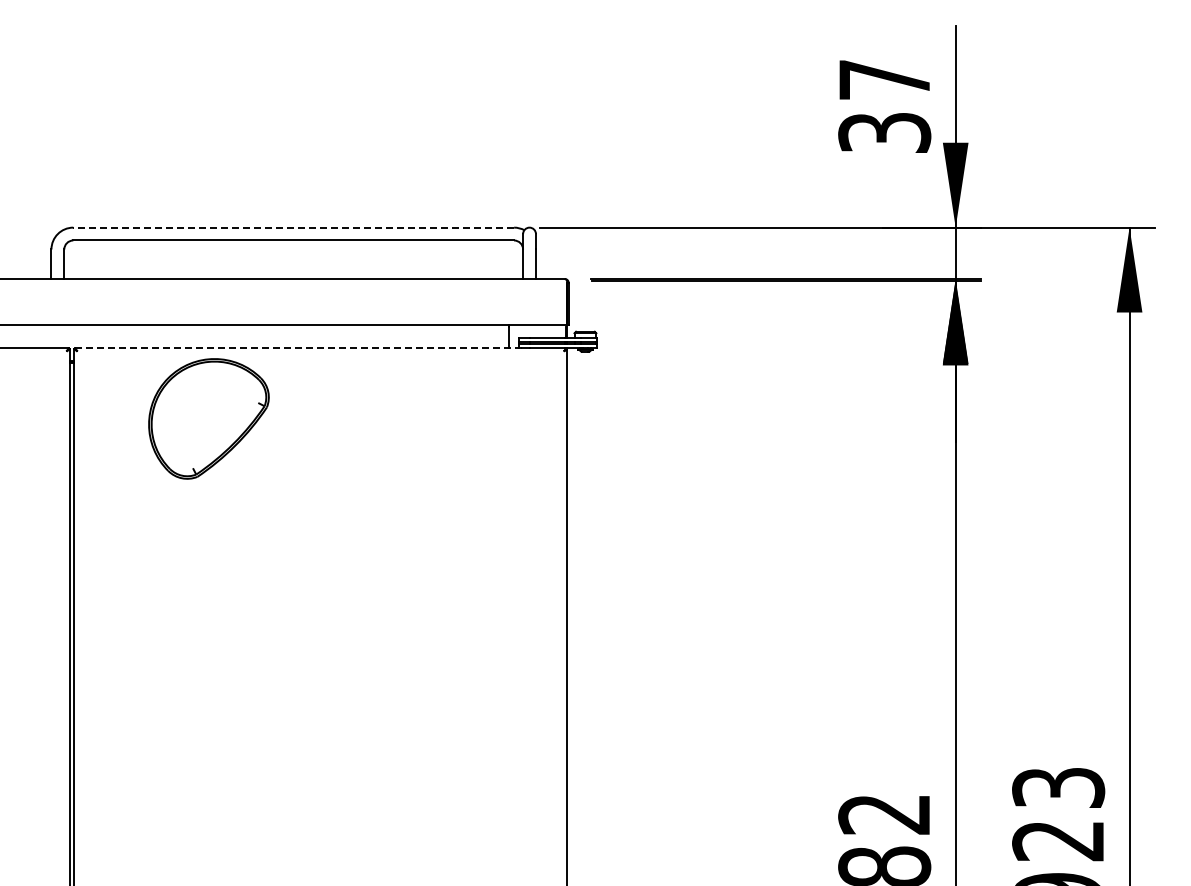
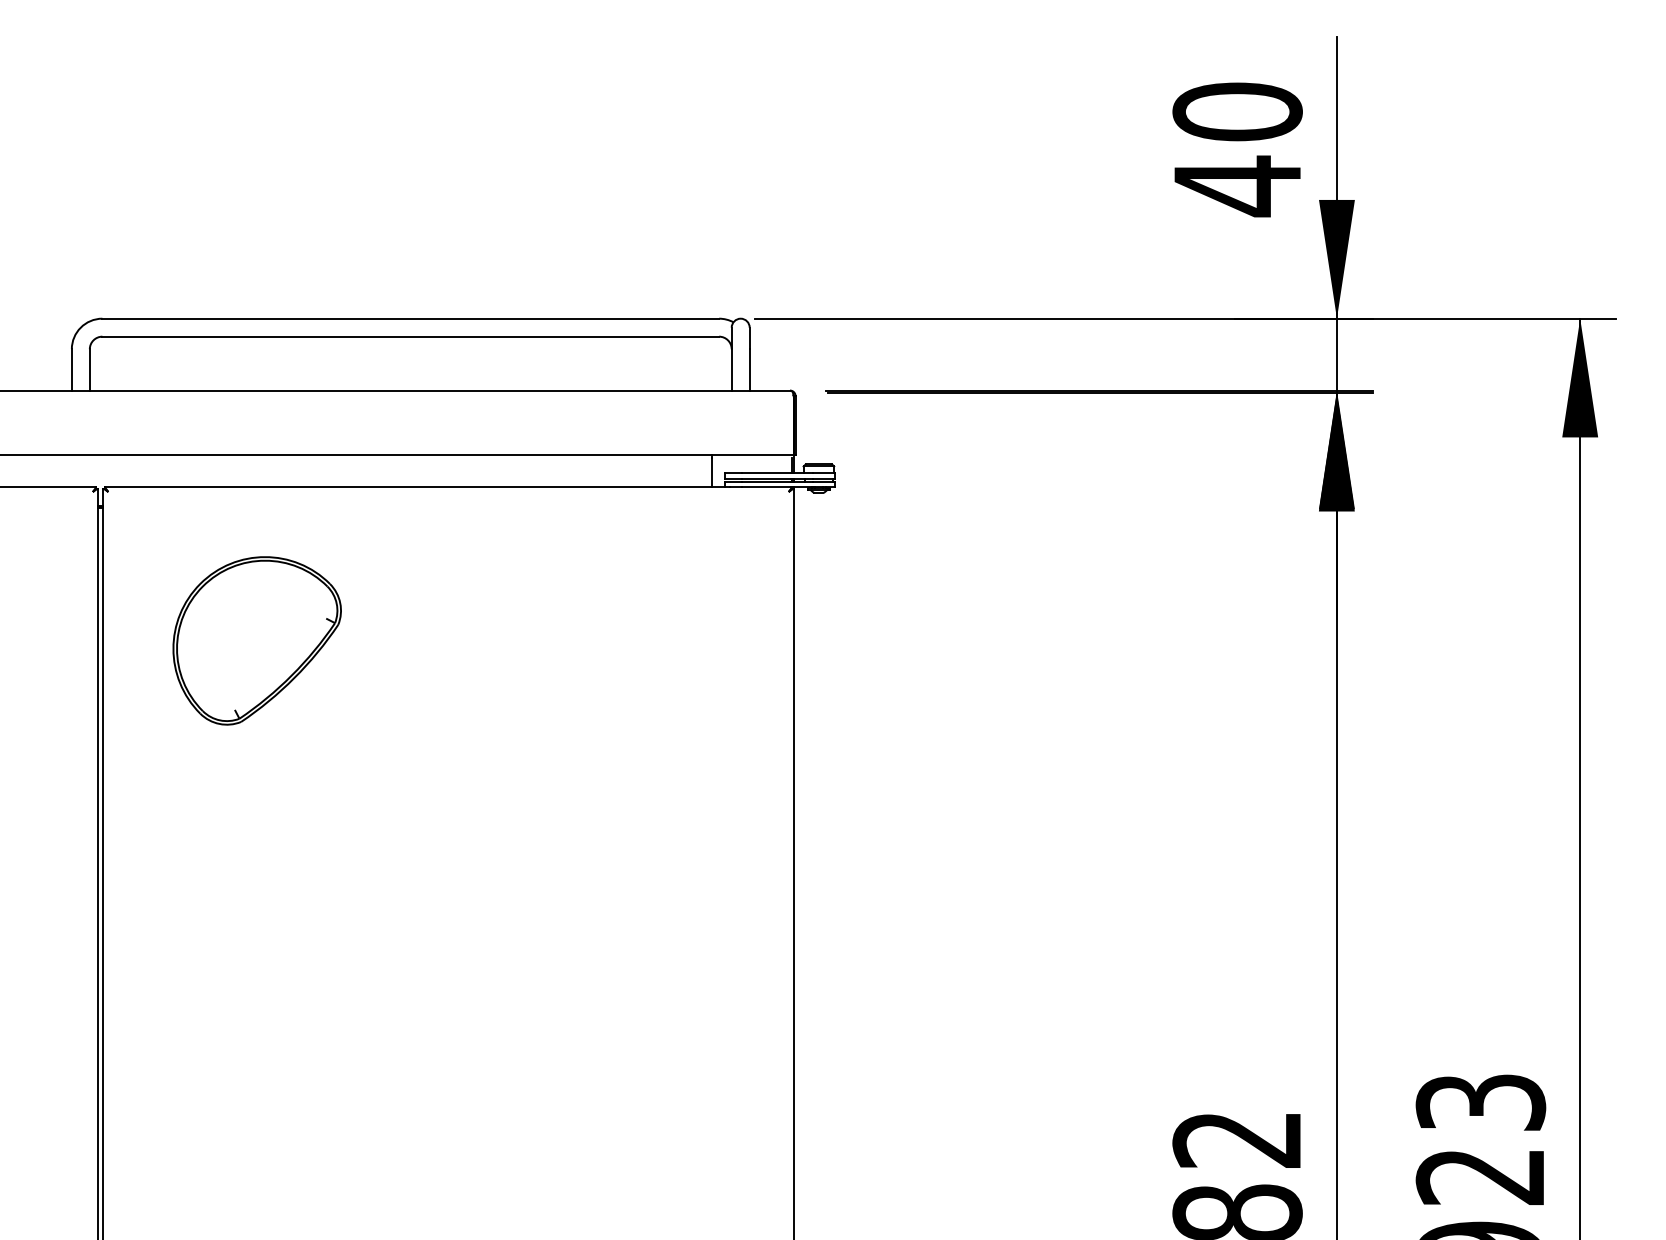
text: (884, 107) -> (1237, 150), 37 -> 40
line: (293, 227) -> (410, 318), dashed -> solid
line: (298, 347) -> (417, 486), dashed -> solid
part: (208, 418) -> (256, 640), moved

